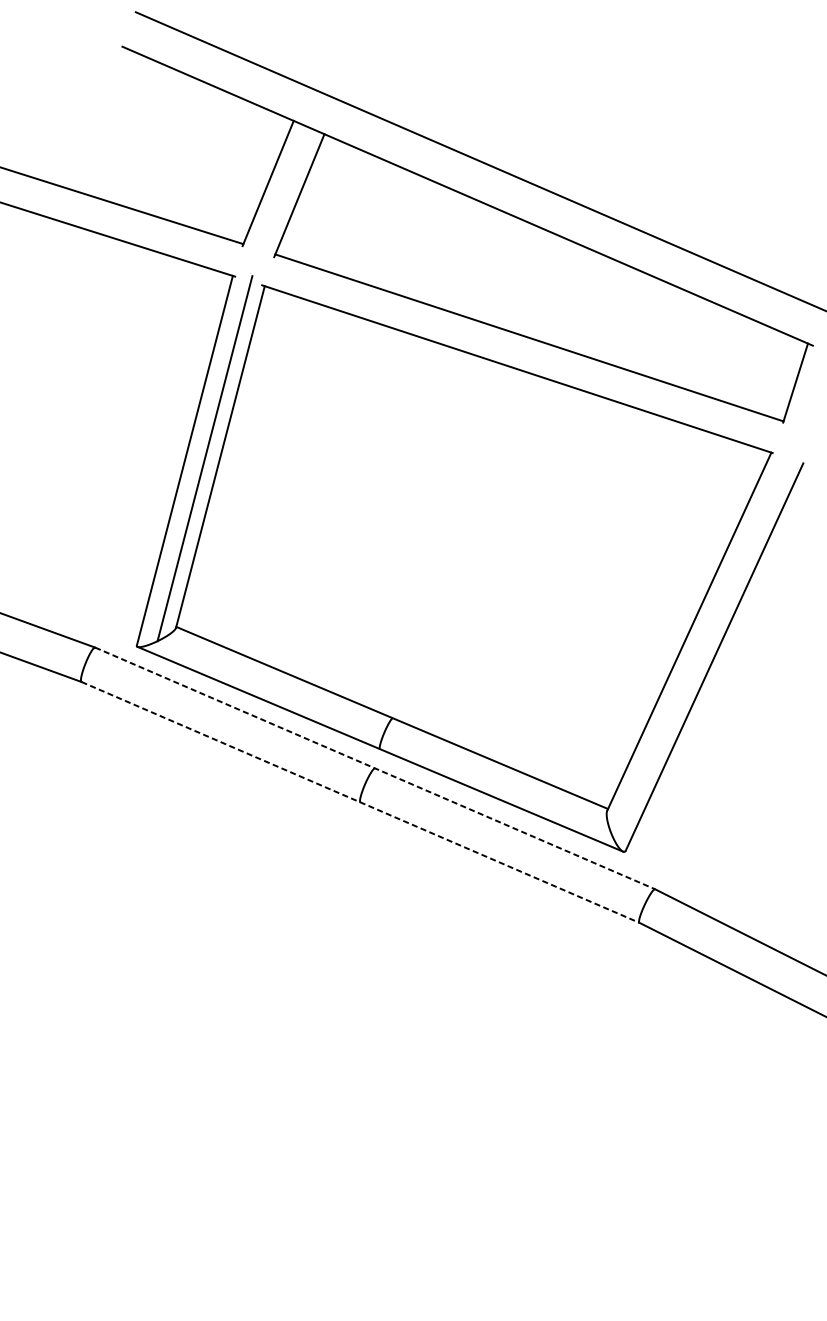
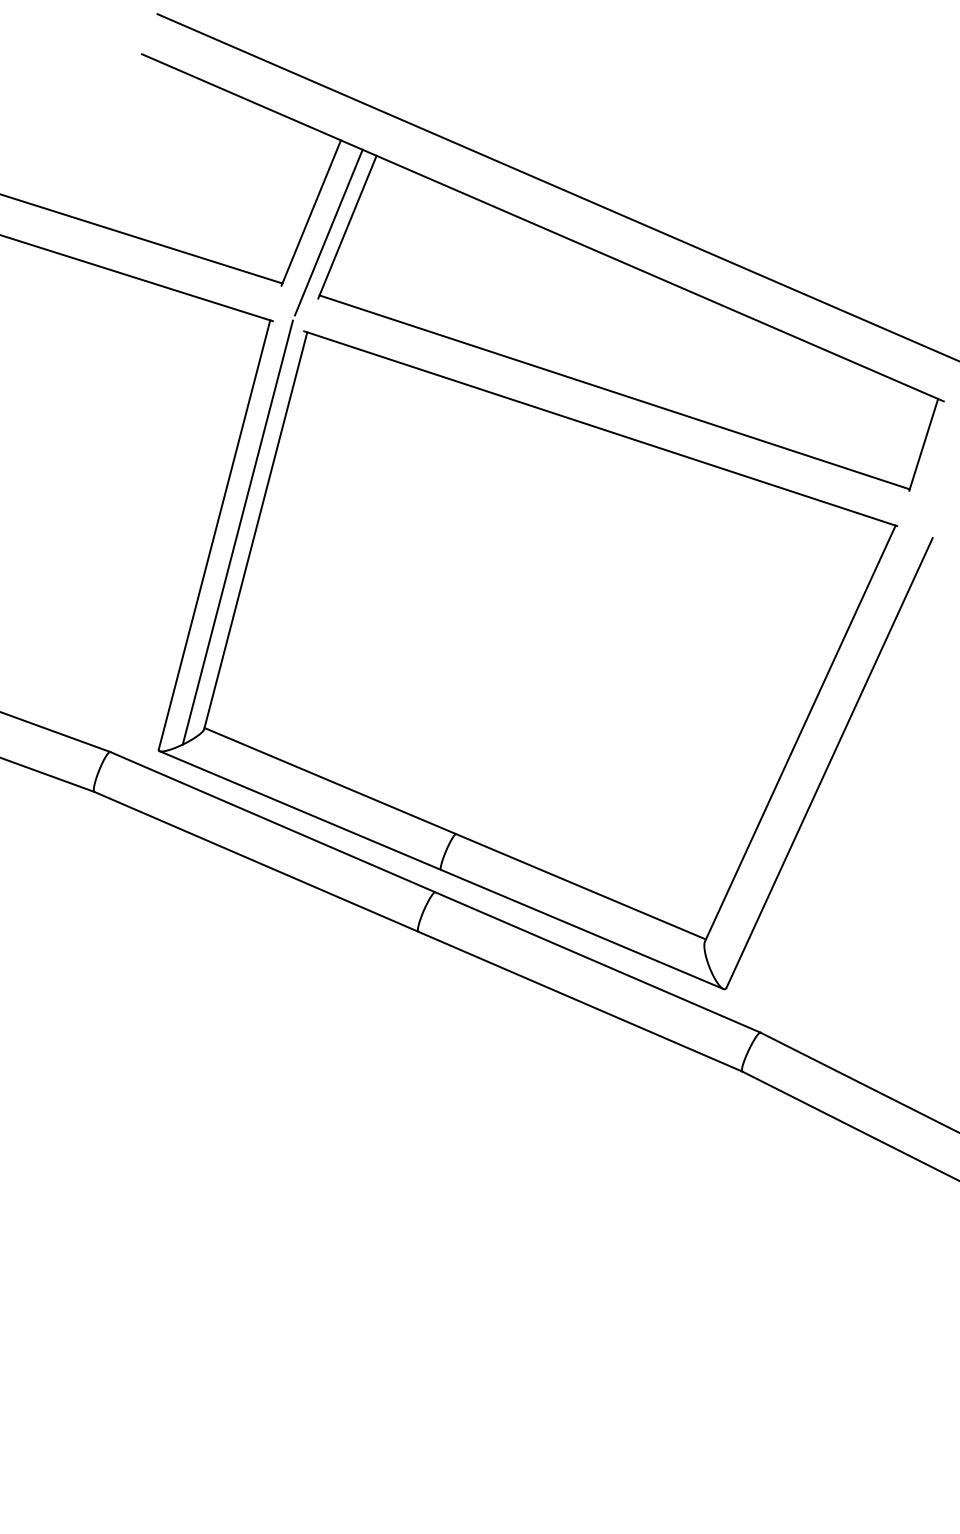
line: (283, 200) -> (328, 232), added
line: (375, 768) -> (435, 892), dashed -> solid
line: (360, 802) -> (418, 931), dashed -> solid

